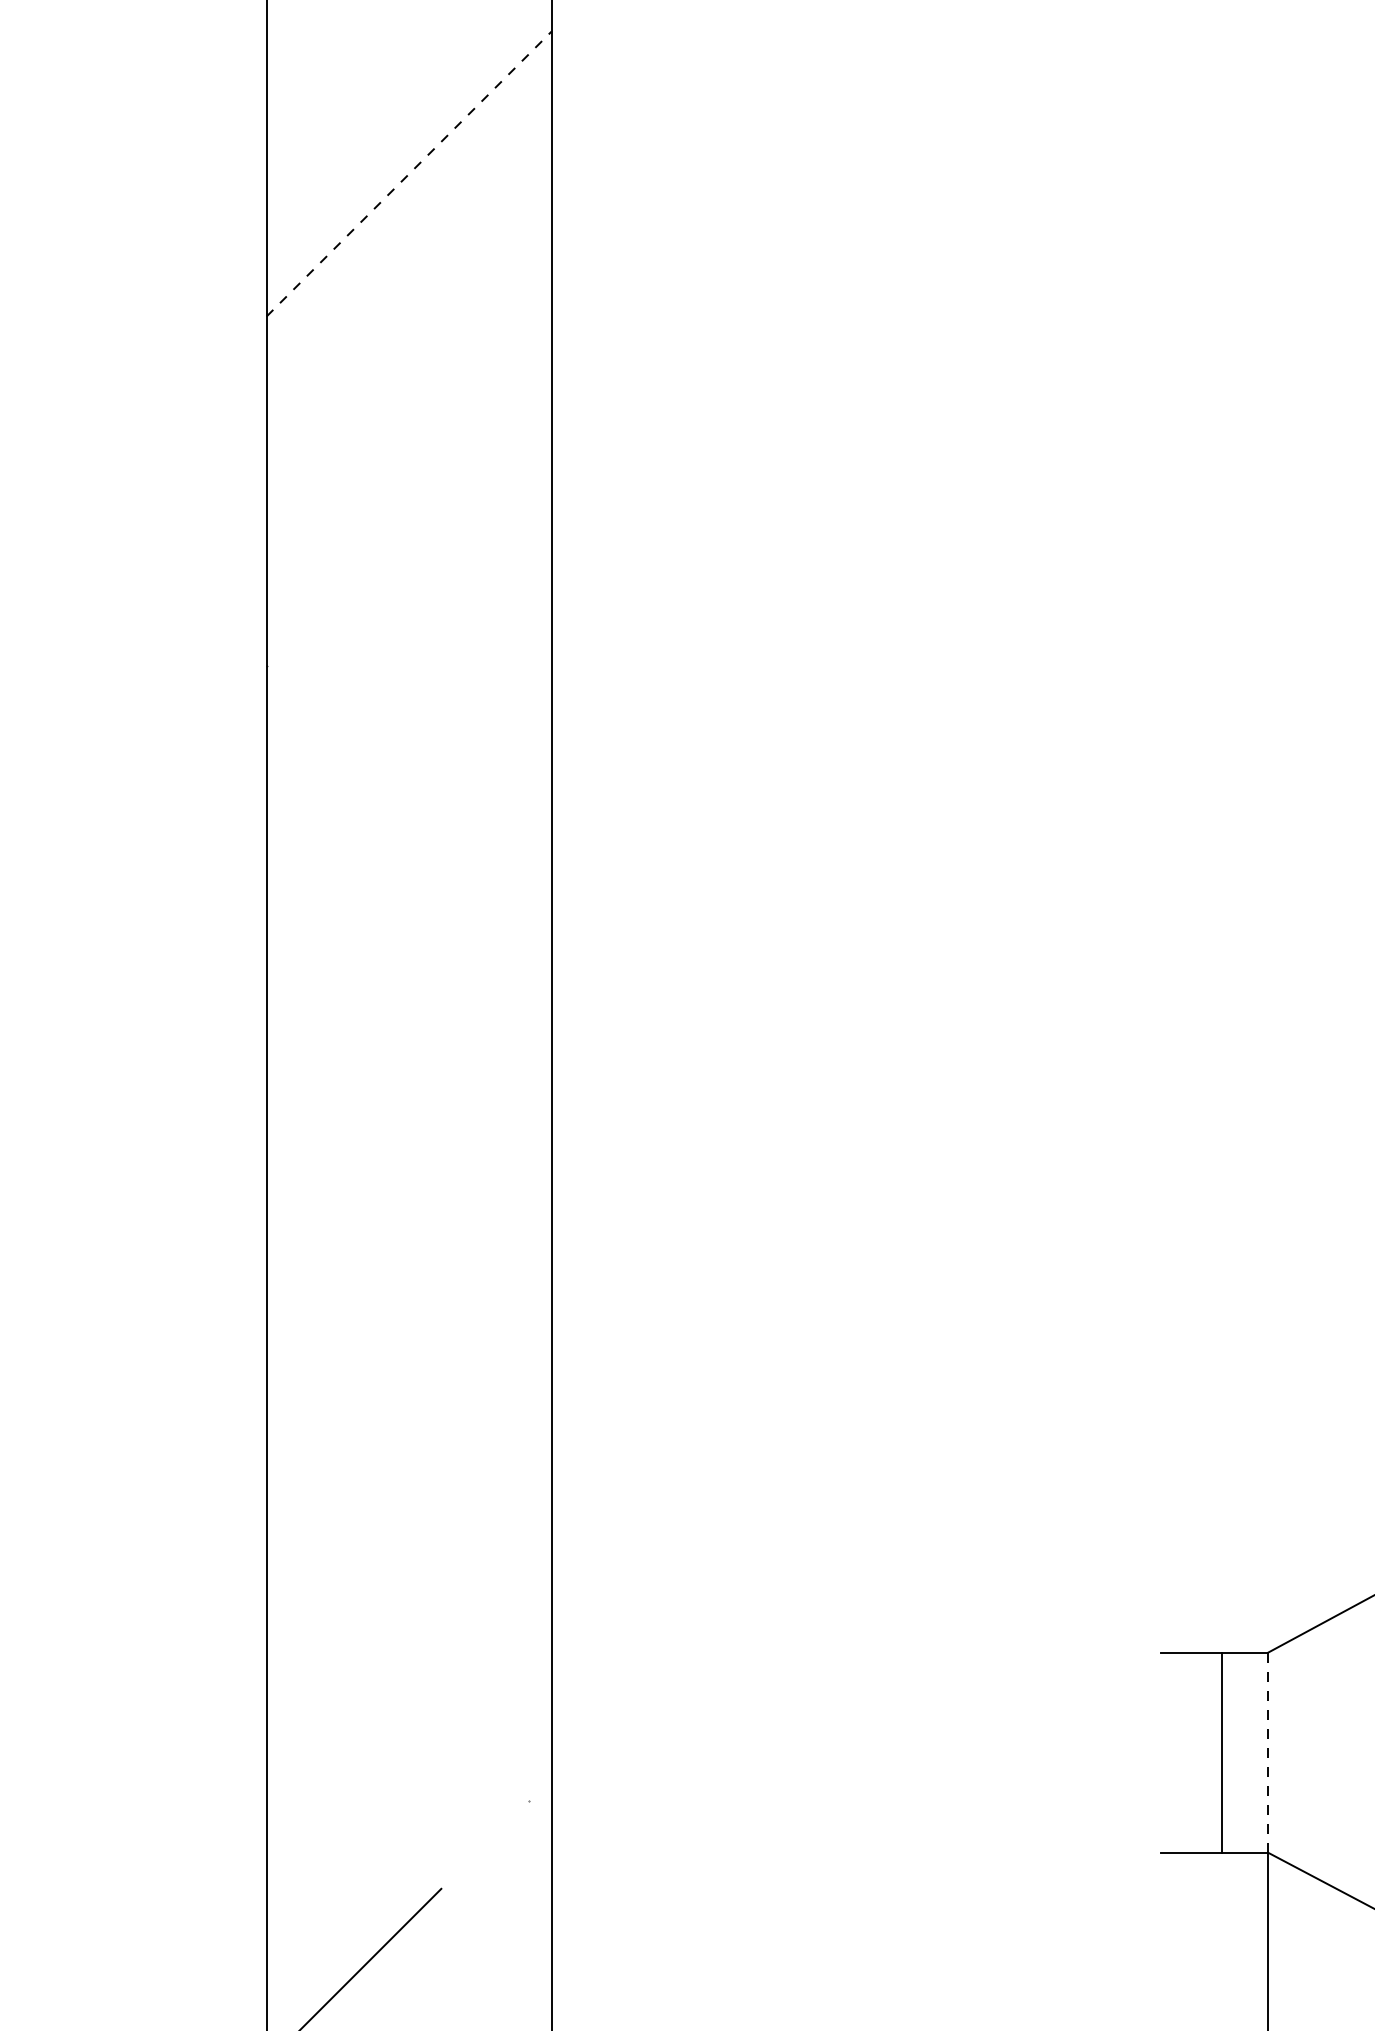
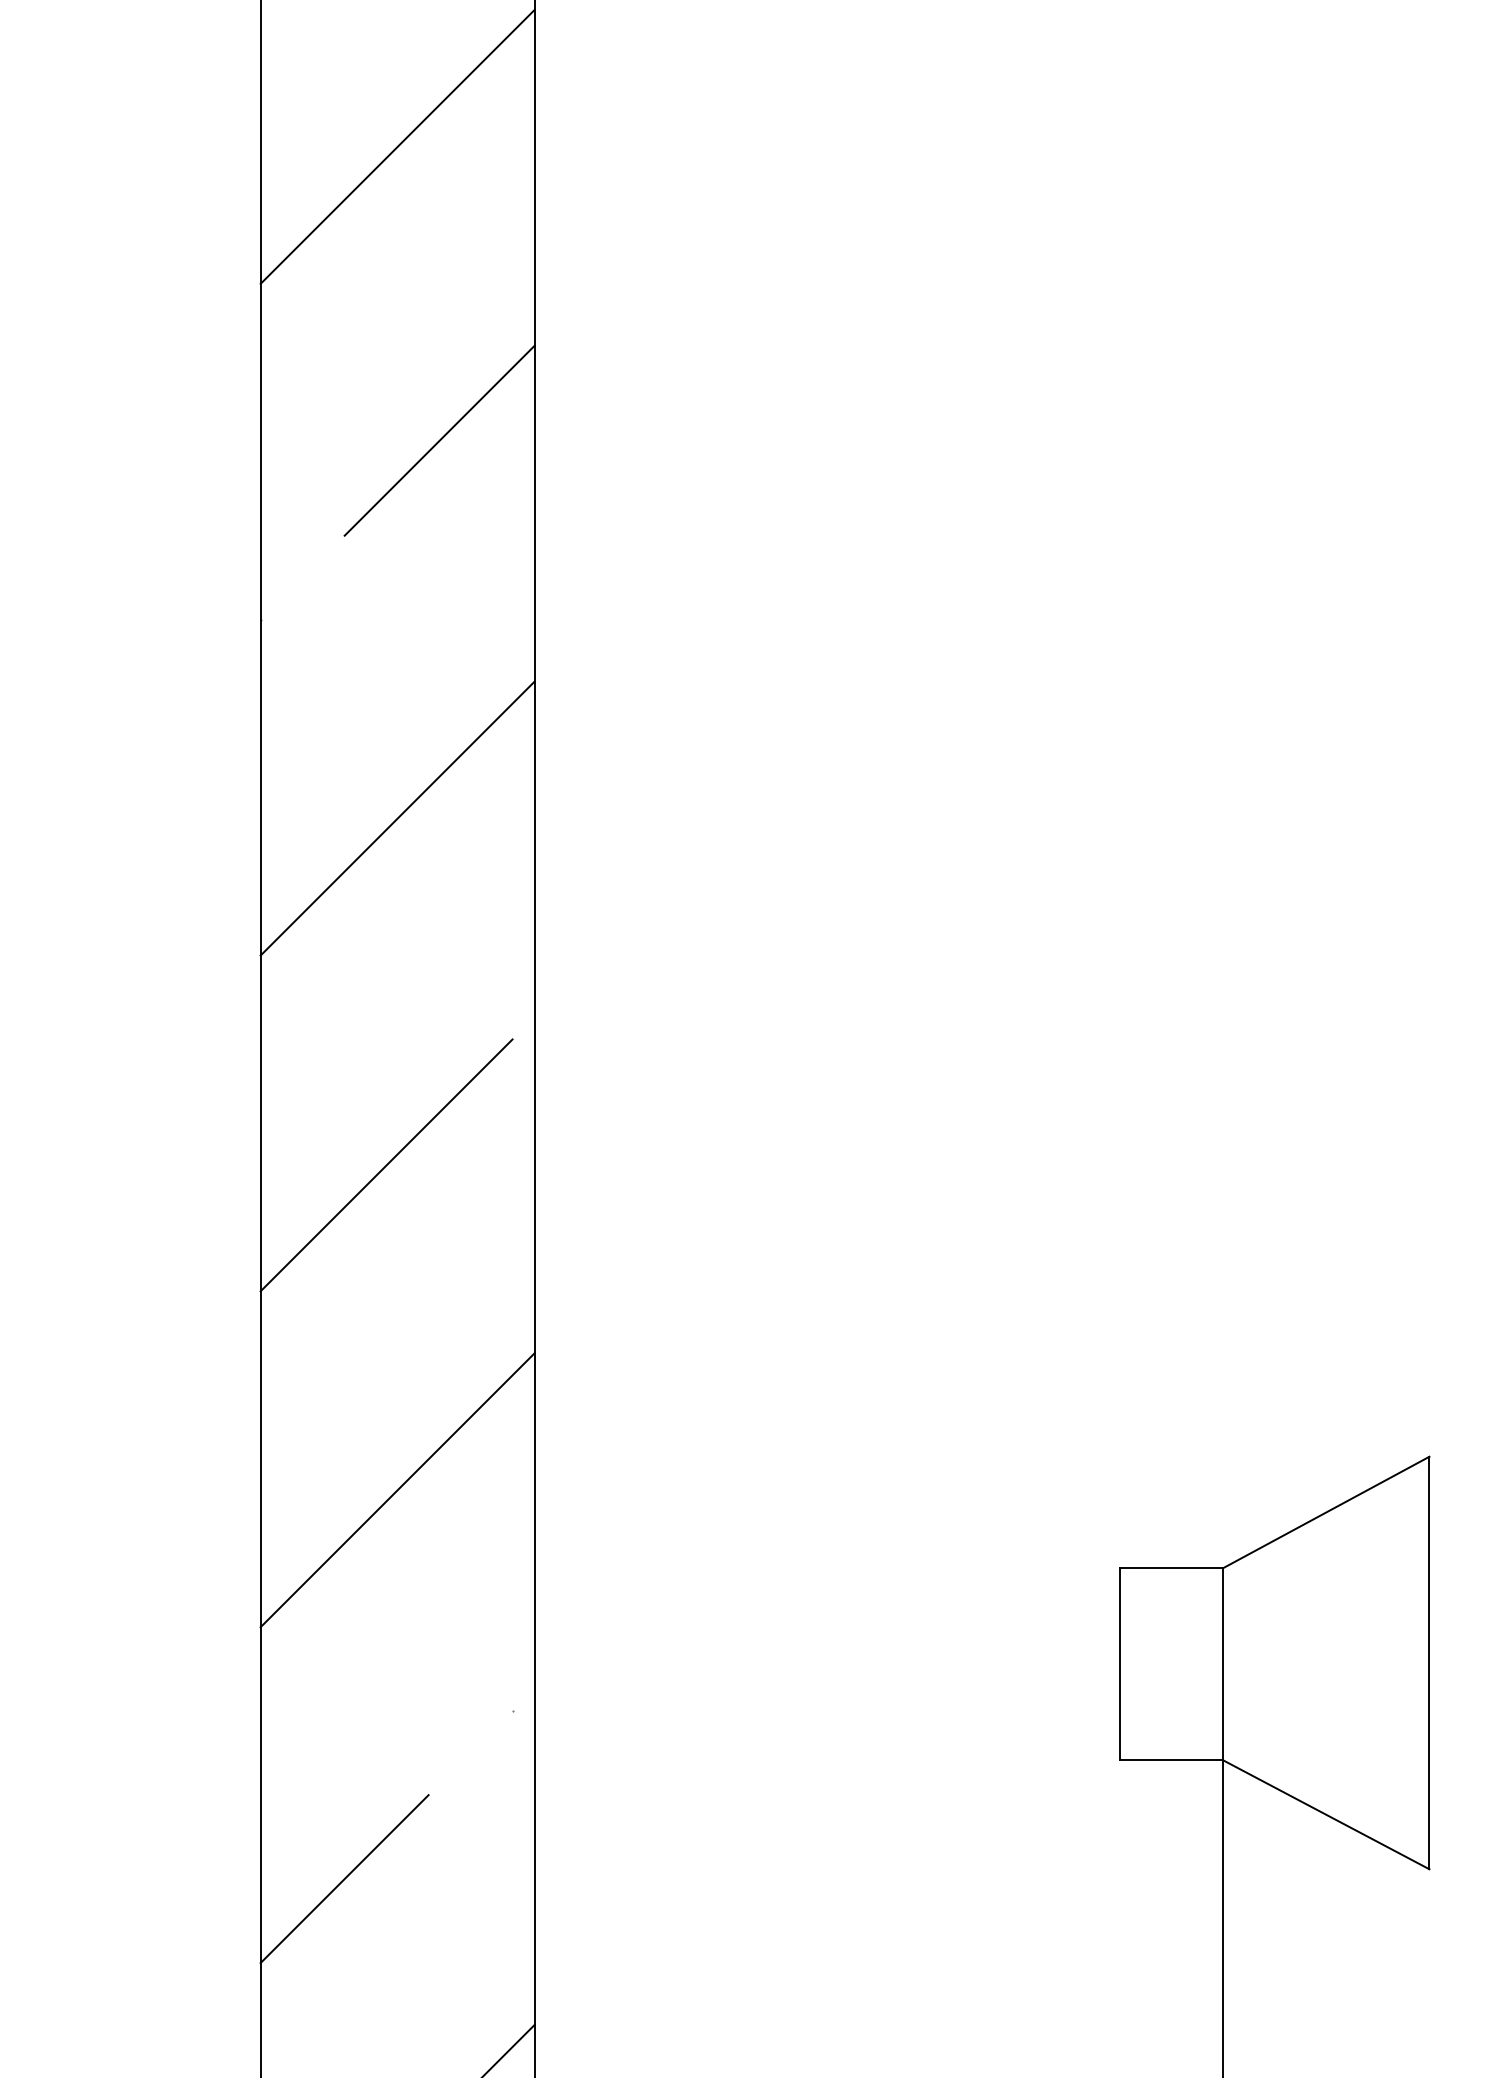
line: (408, 173) -> (397, 146), dashed -> solid
line: (452, 479) -> (439, 440), added
line: (408, 872) -> (397, 818), added
line: (397, 1233) -> (386, 1165), added
line: (408, 1571) -> (397, 1490), added
line: (1268, 1751) -> (1223, 1663), dashed -> solid
line: (1222, 1752) -> (1120, 1664), moved

